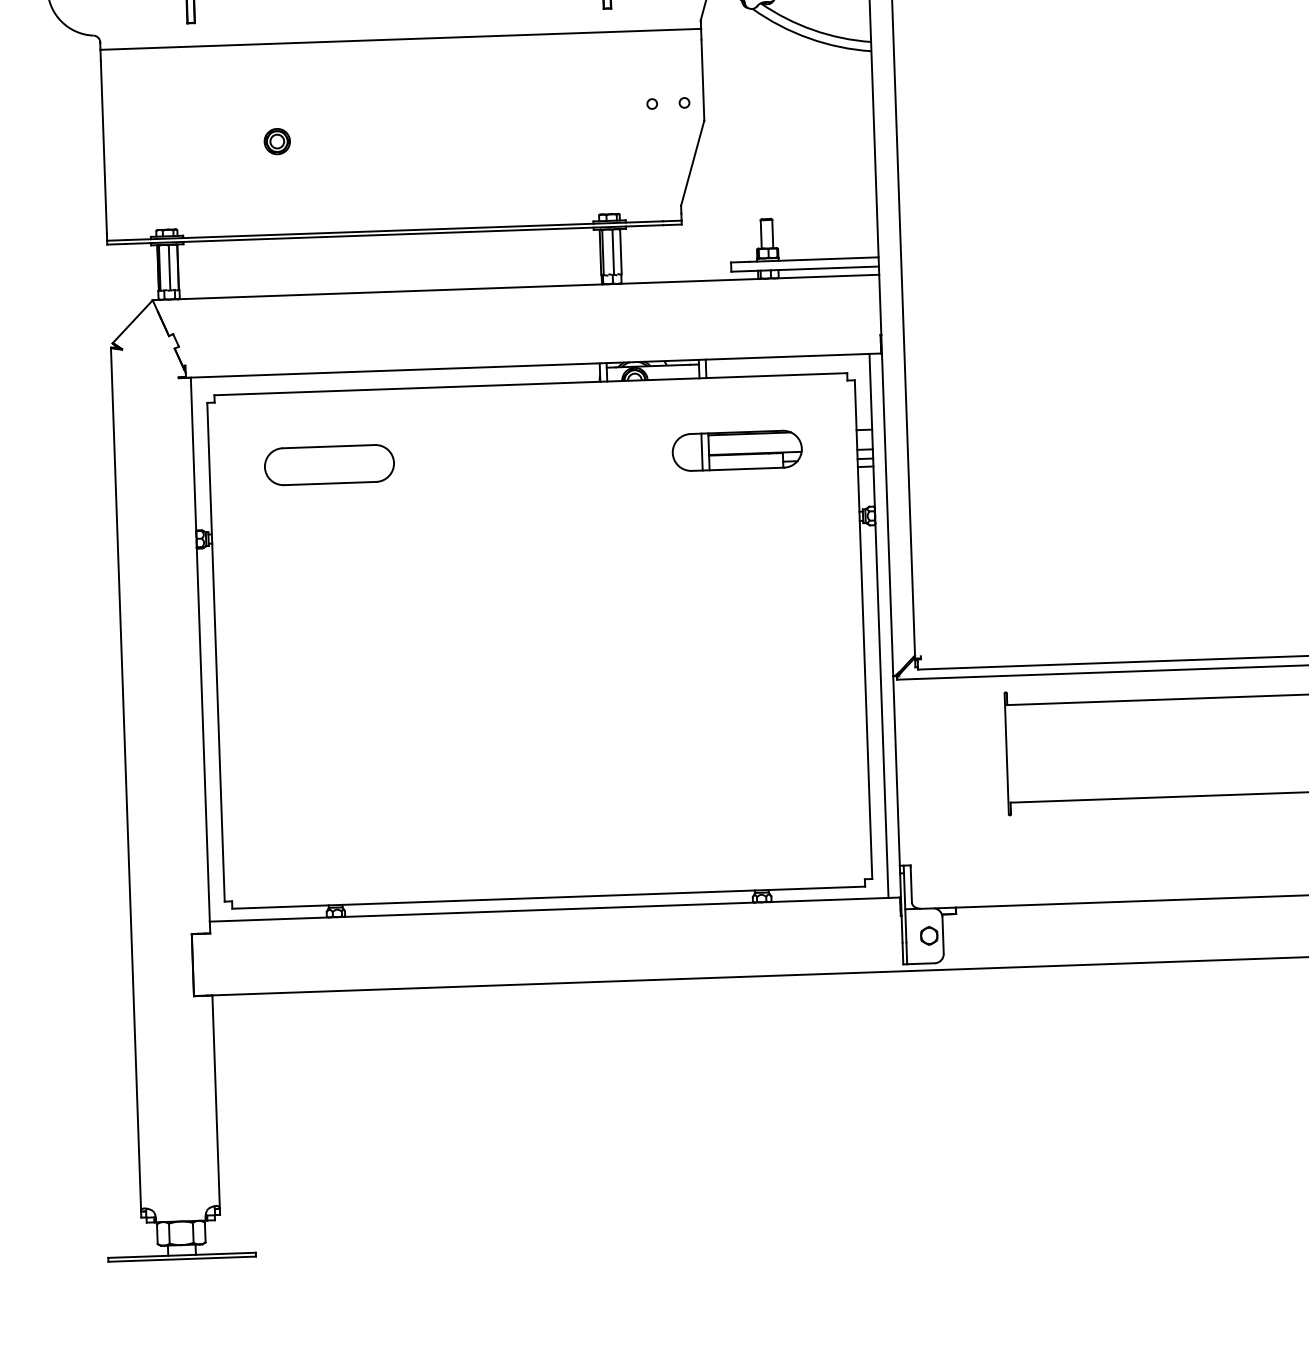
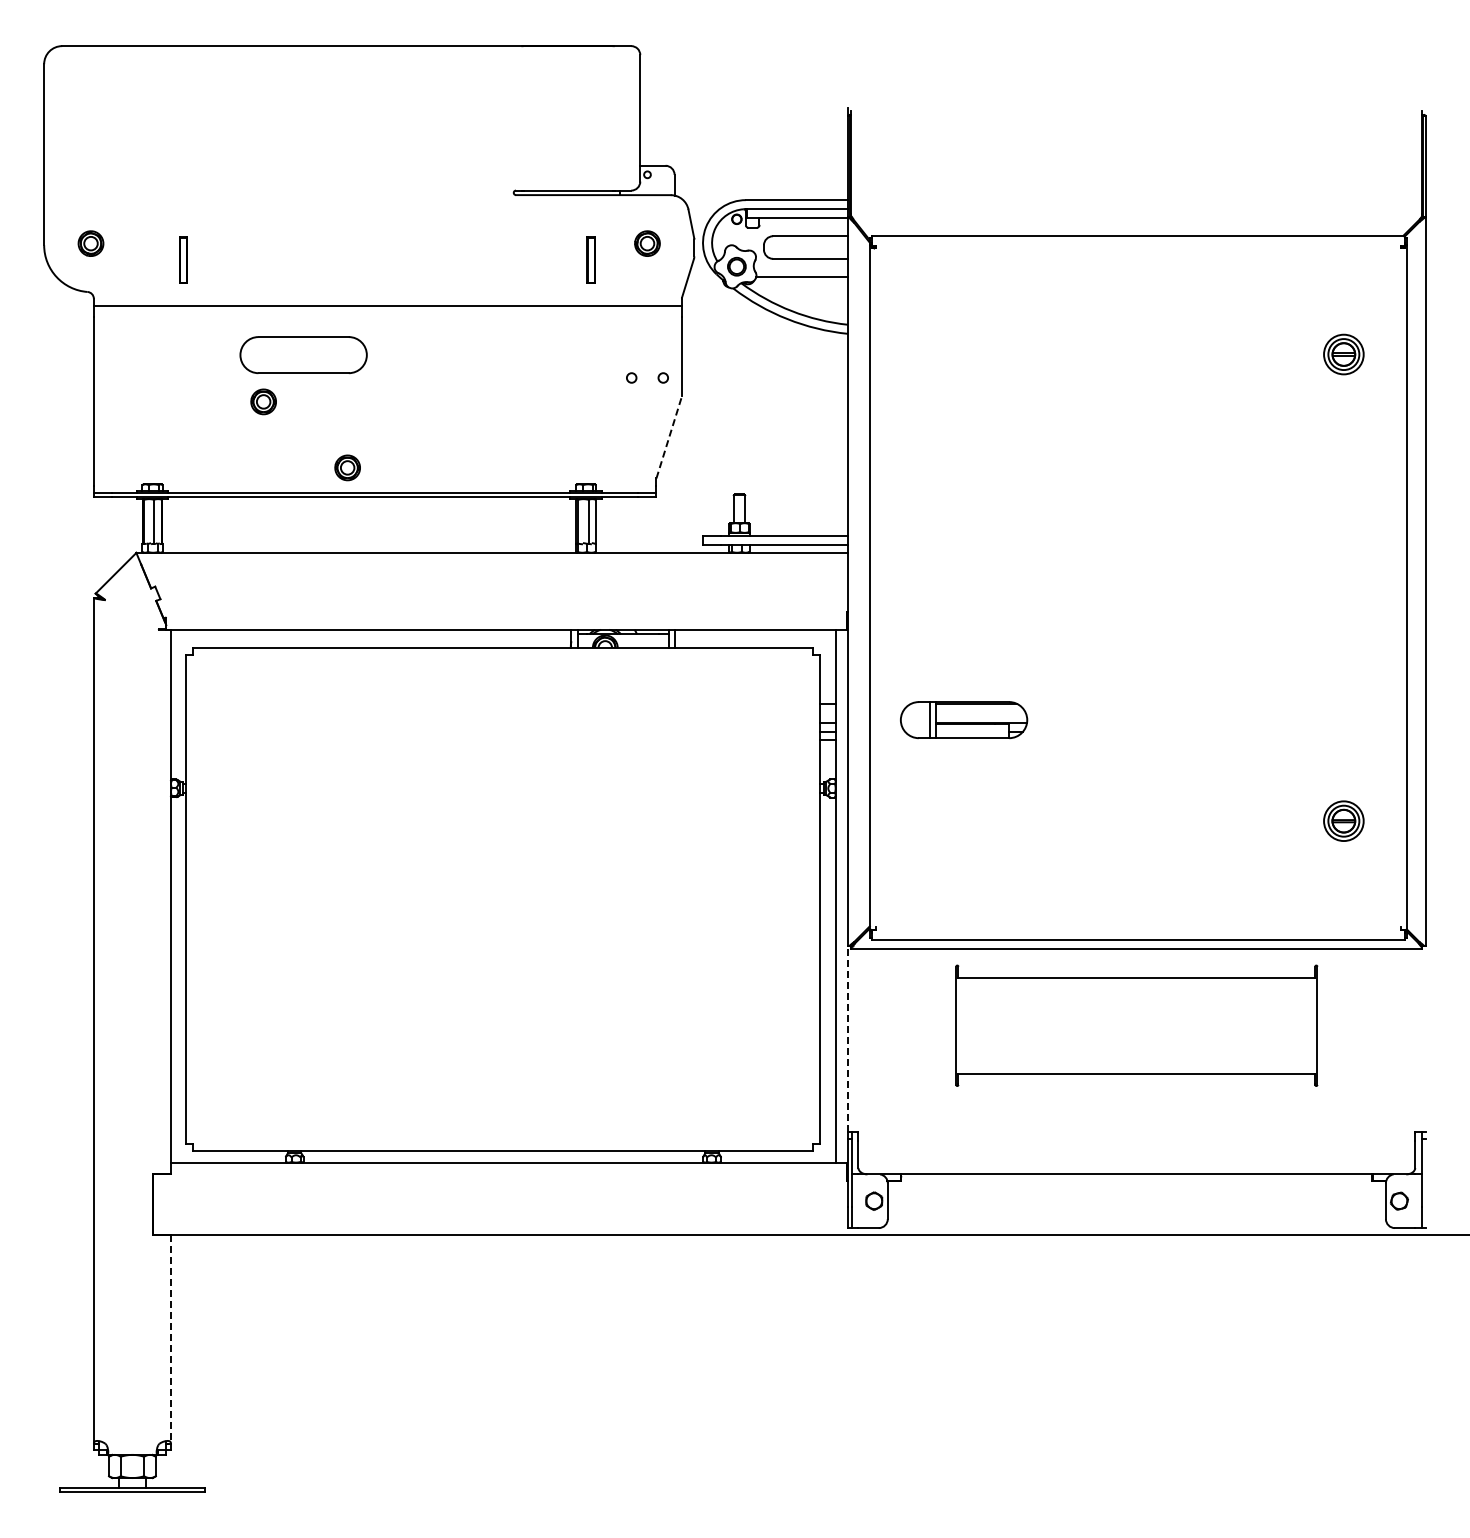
line: (692, 162) -> (669, 436), solid -> dashed
part: (365, 205) -> (347, 467), added
part: (737, 451) -> (964, 720), moved
part: (329, 465) -> (303, 355), moved
line: (896, 770) -> (847, 1038), solid -> dashed
line: (216, 1102) -> (171, 1339), solid -> dashed

